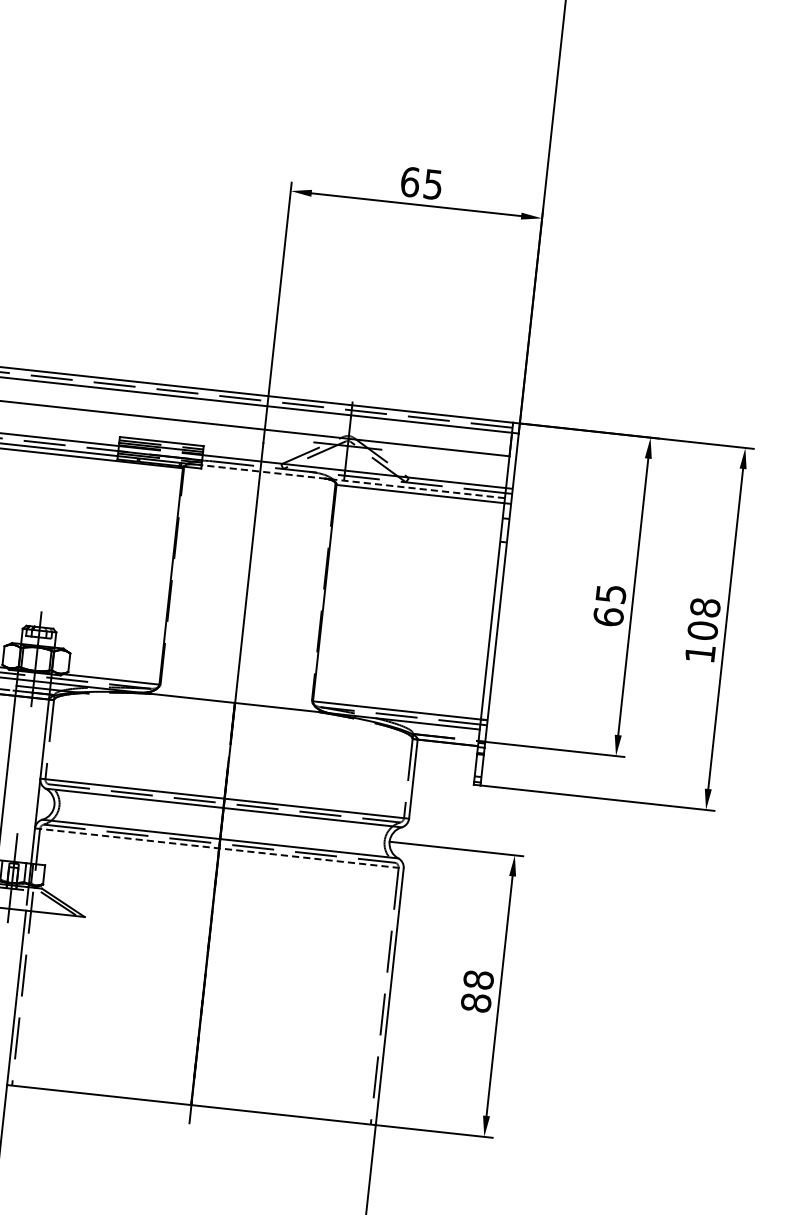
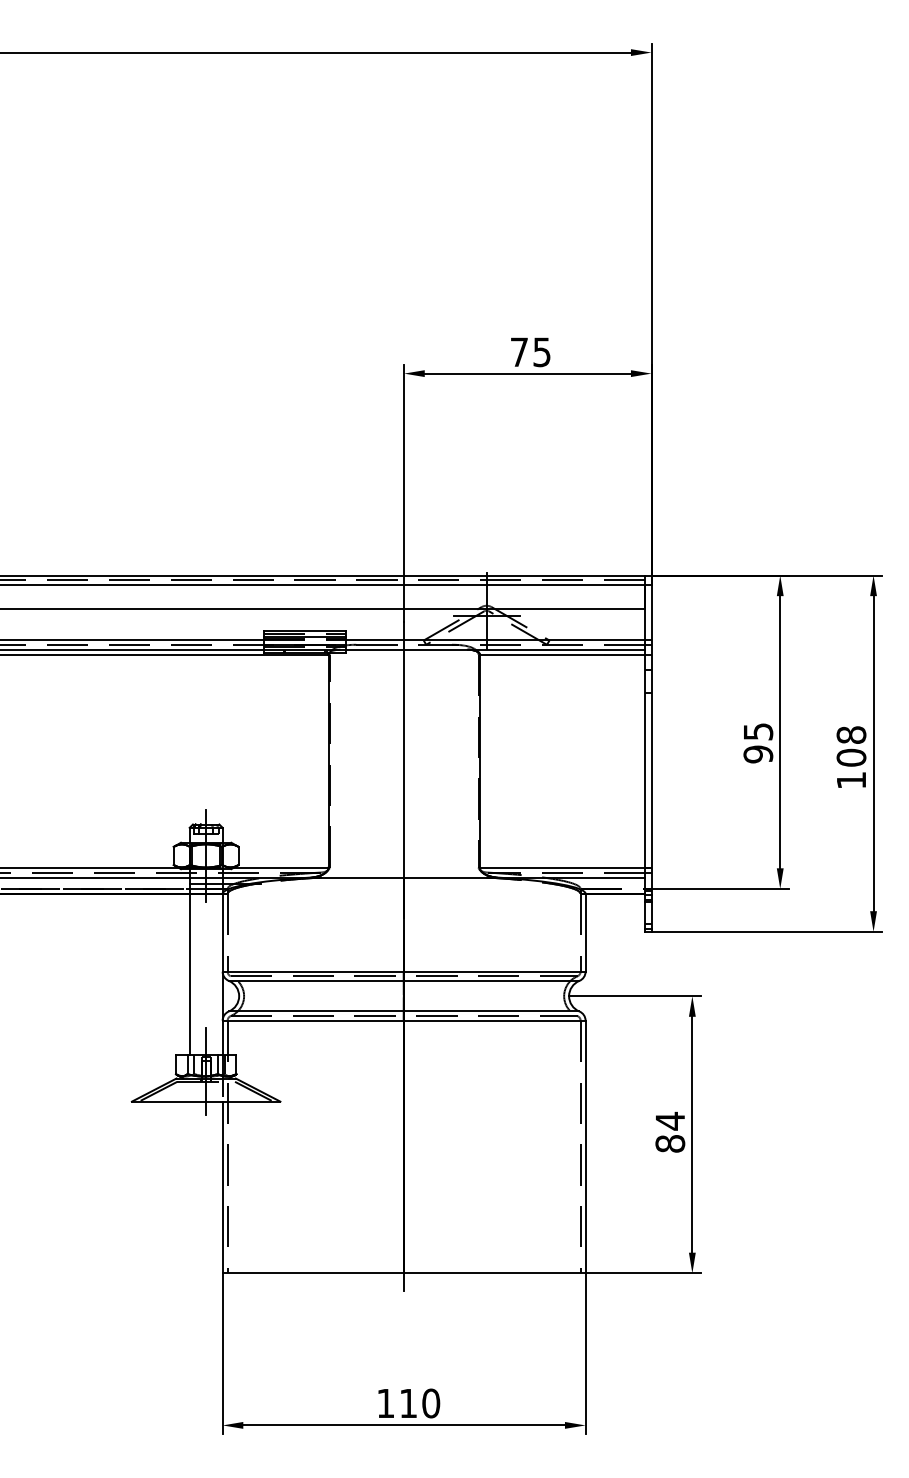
text: (410, 182) -> (519, 352), 65 -> 75
line: (353, 481) -> (495, 649), dashed -> solid
text: (608, 617) -> (758, 754), 65 -> 95
line: (219, 848) -> (404, 1020), dashed -> solid
text: (478, 979) -> (670, 1120), 88 -> 84

